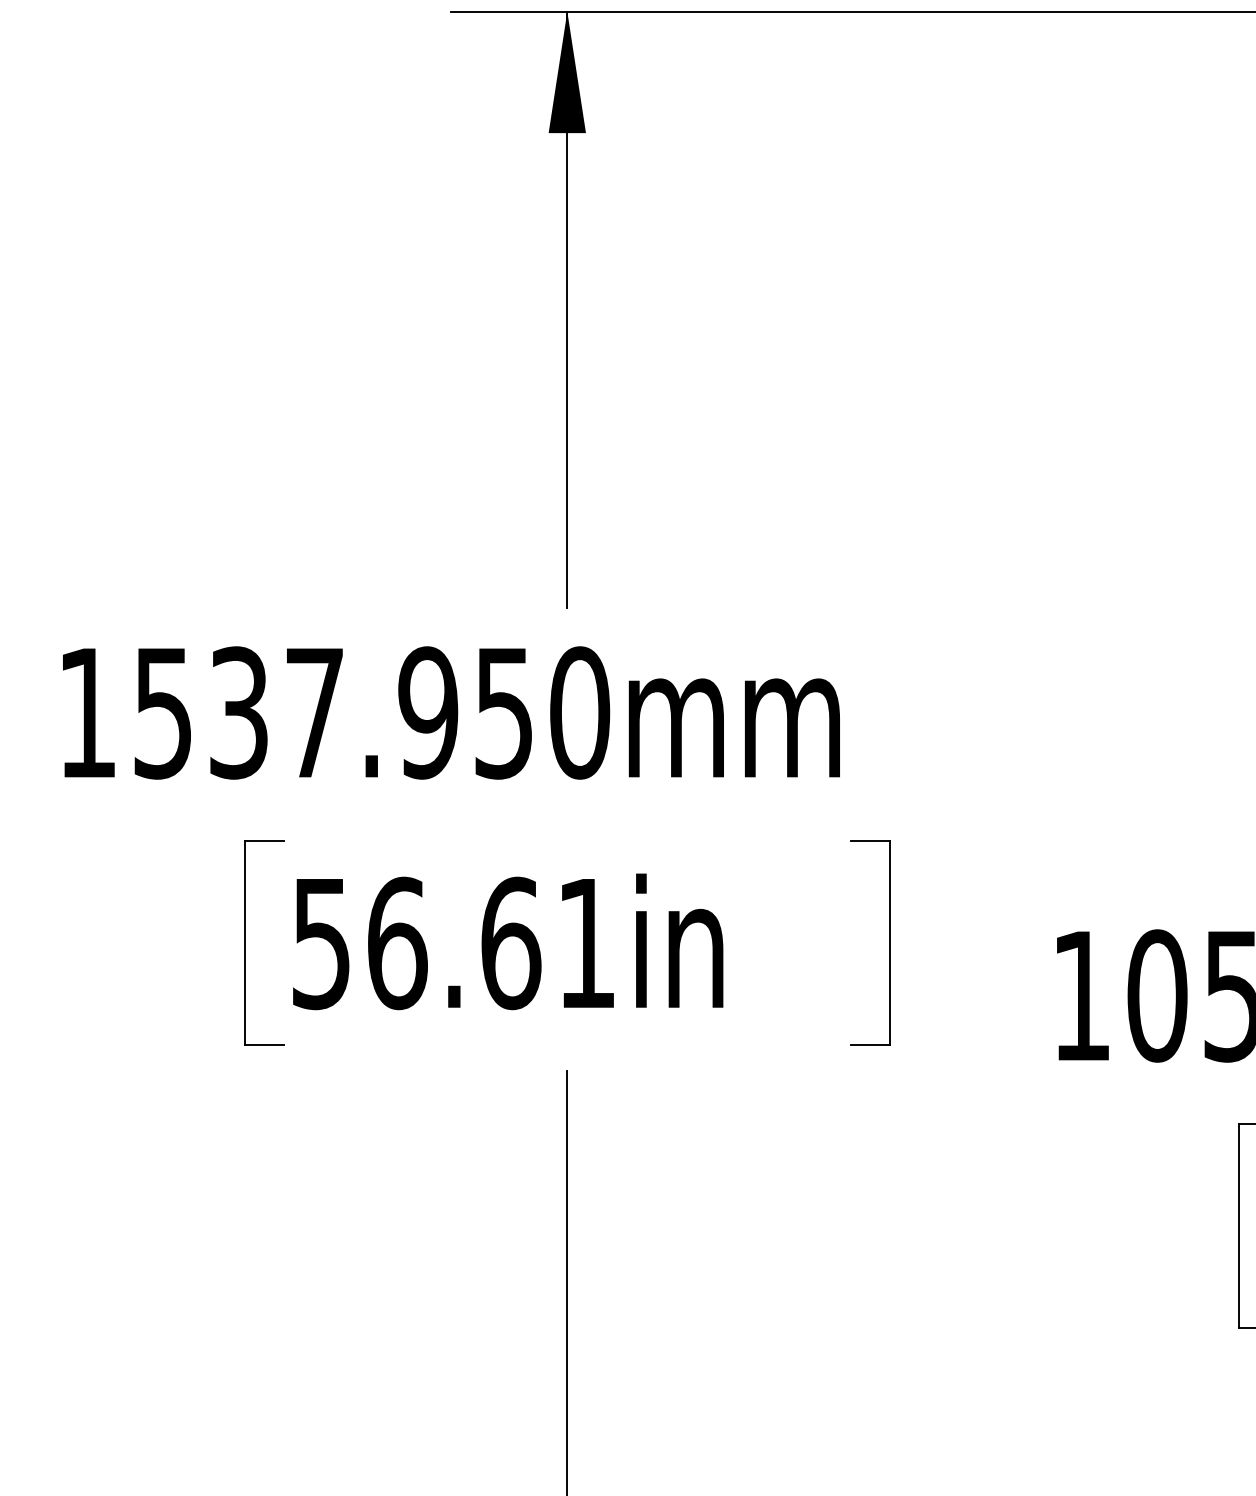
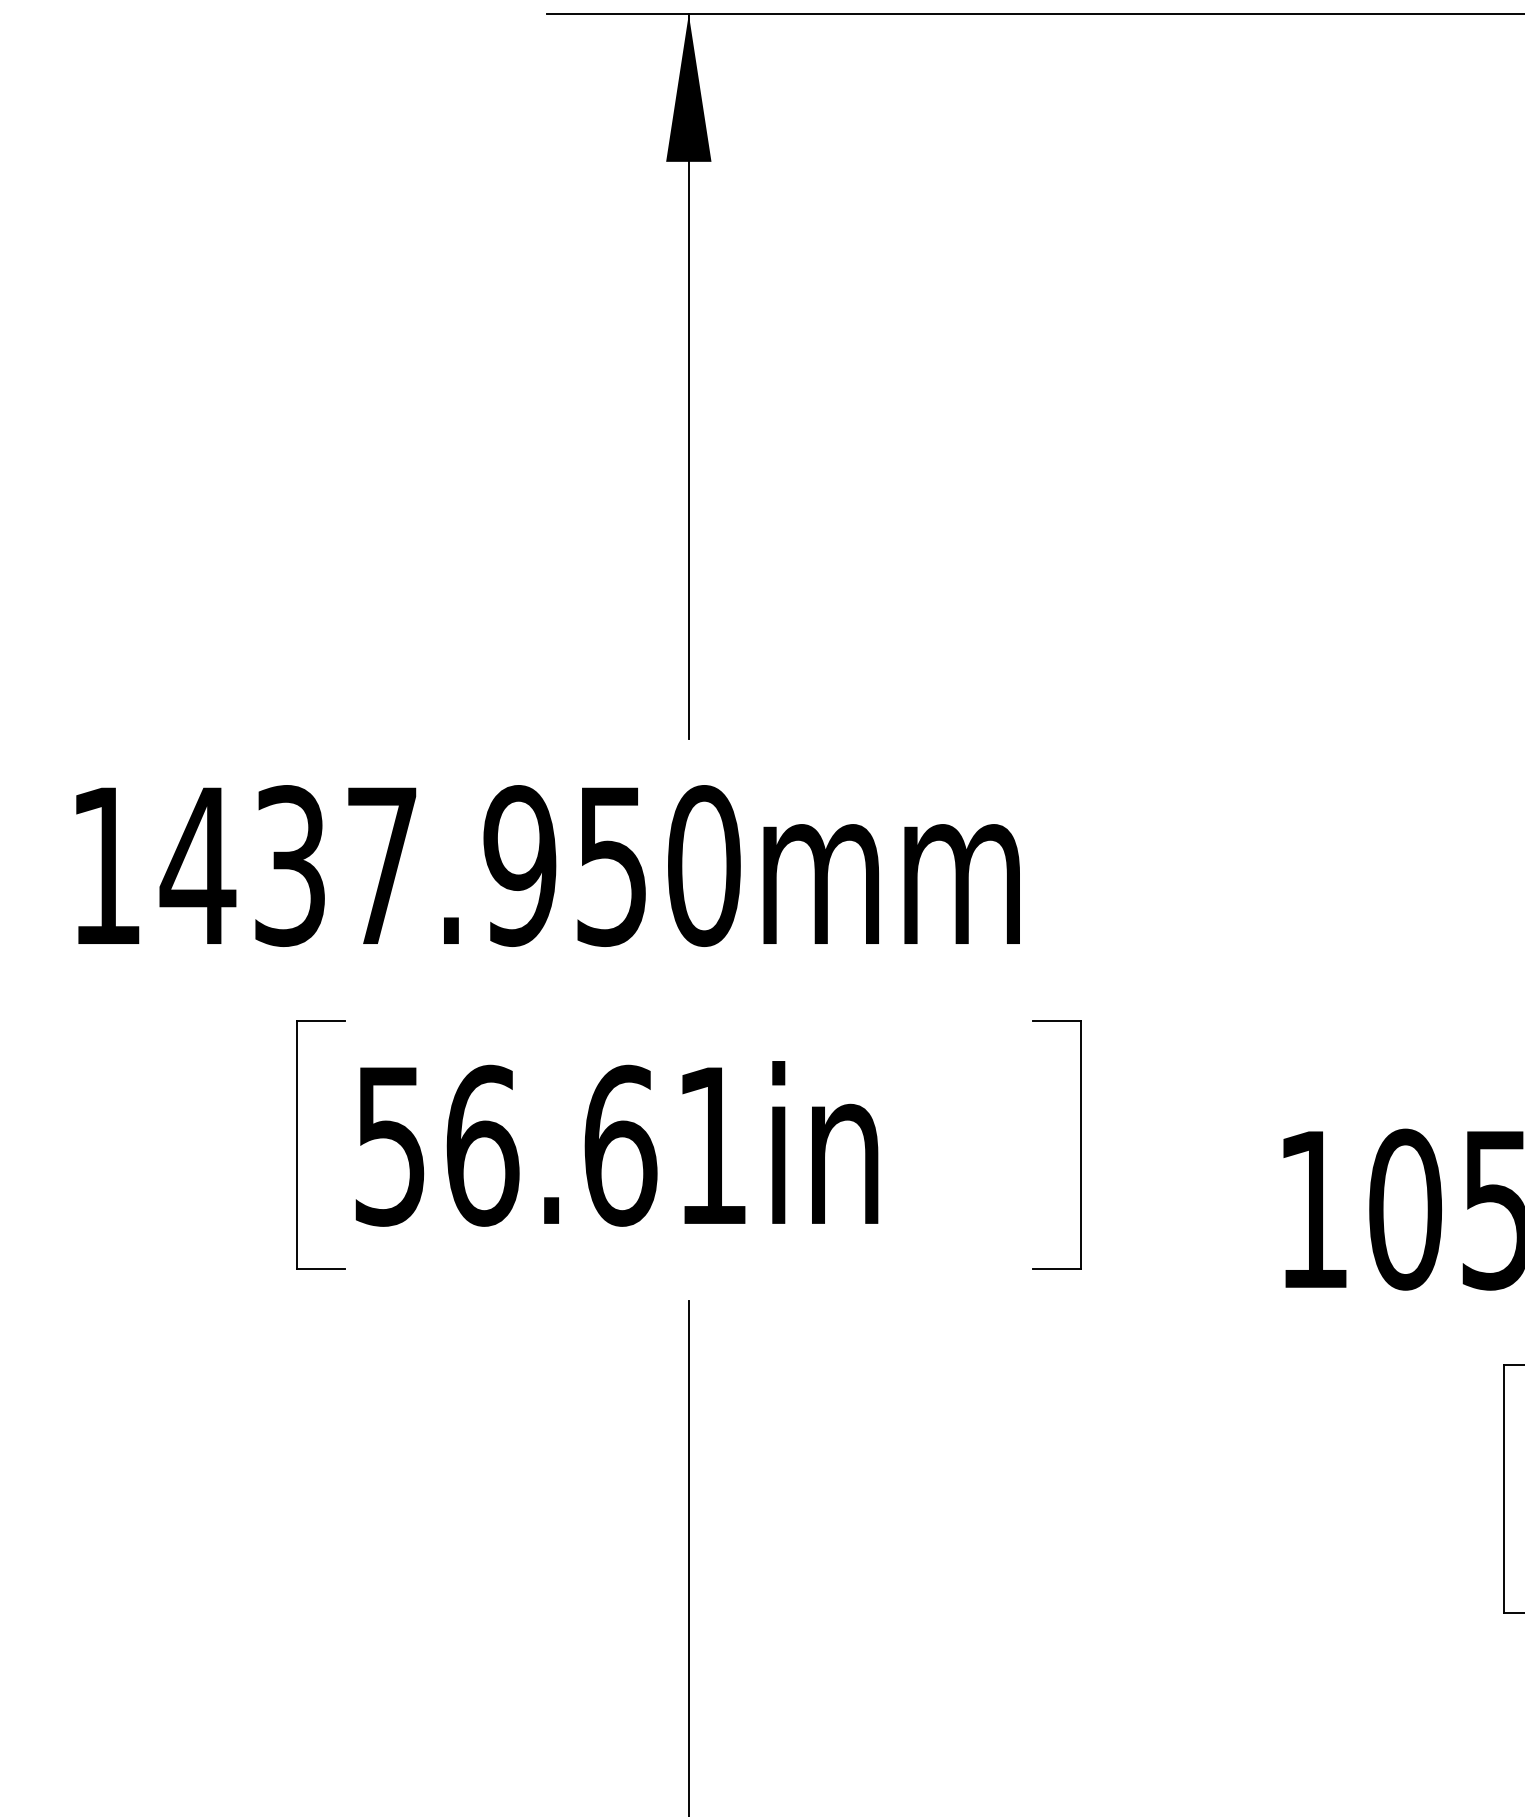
text: (162, 713) -> (197, 866), 1537.950mm -> 1437.950mm

